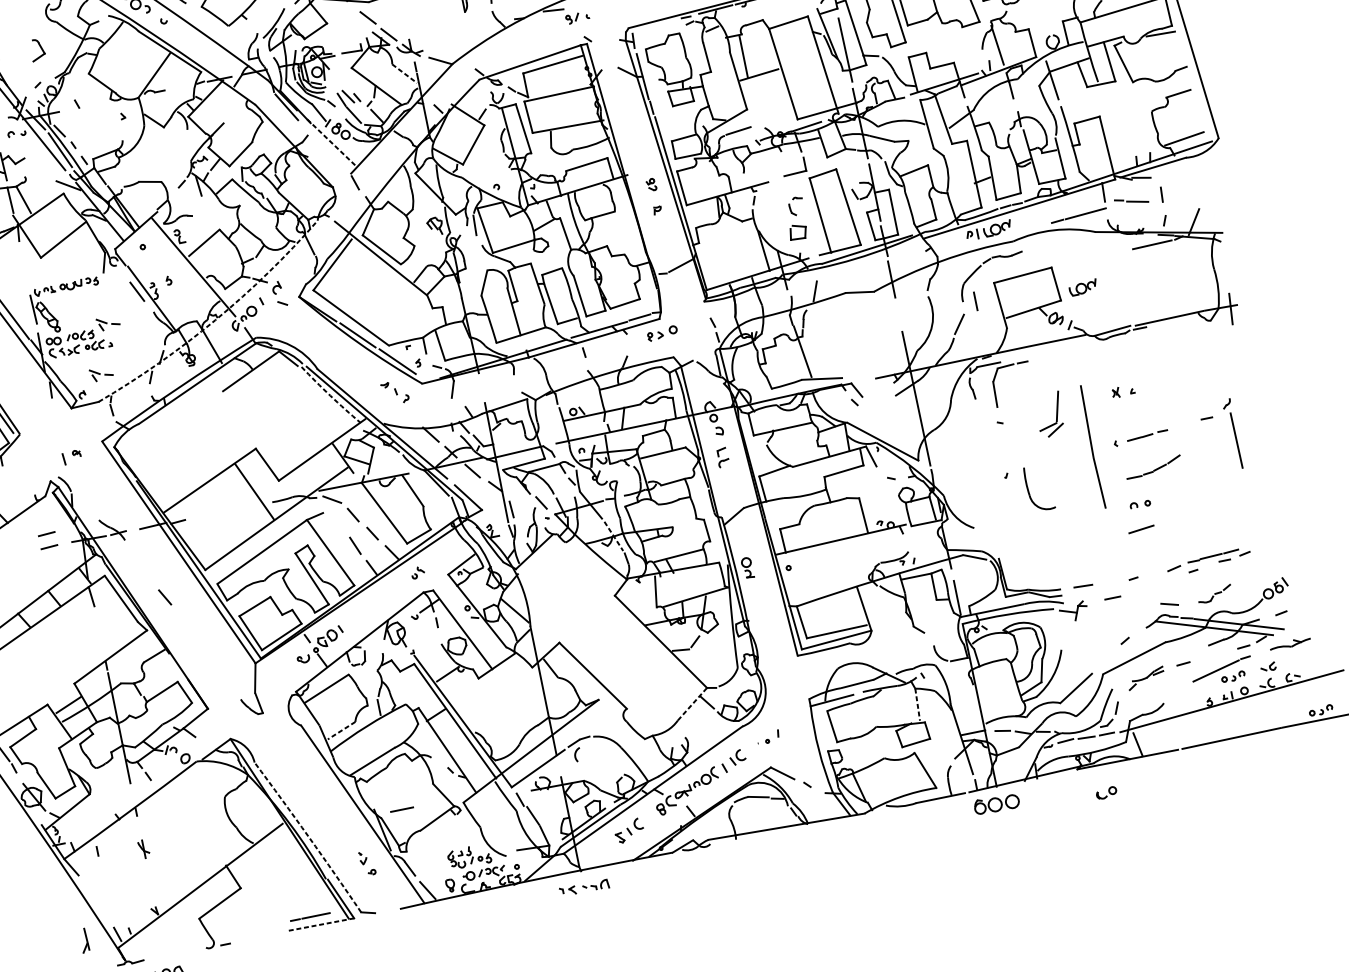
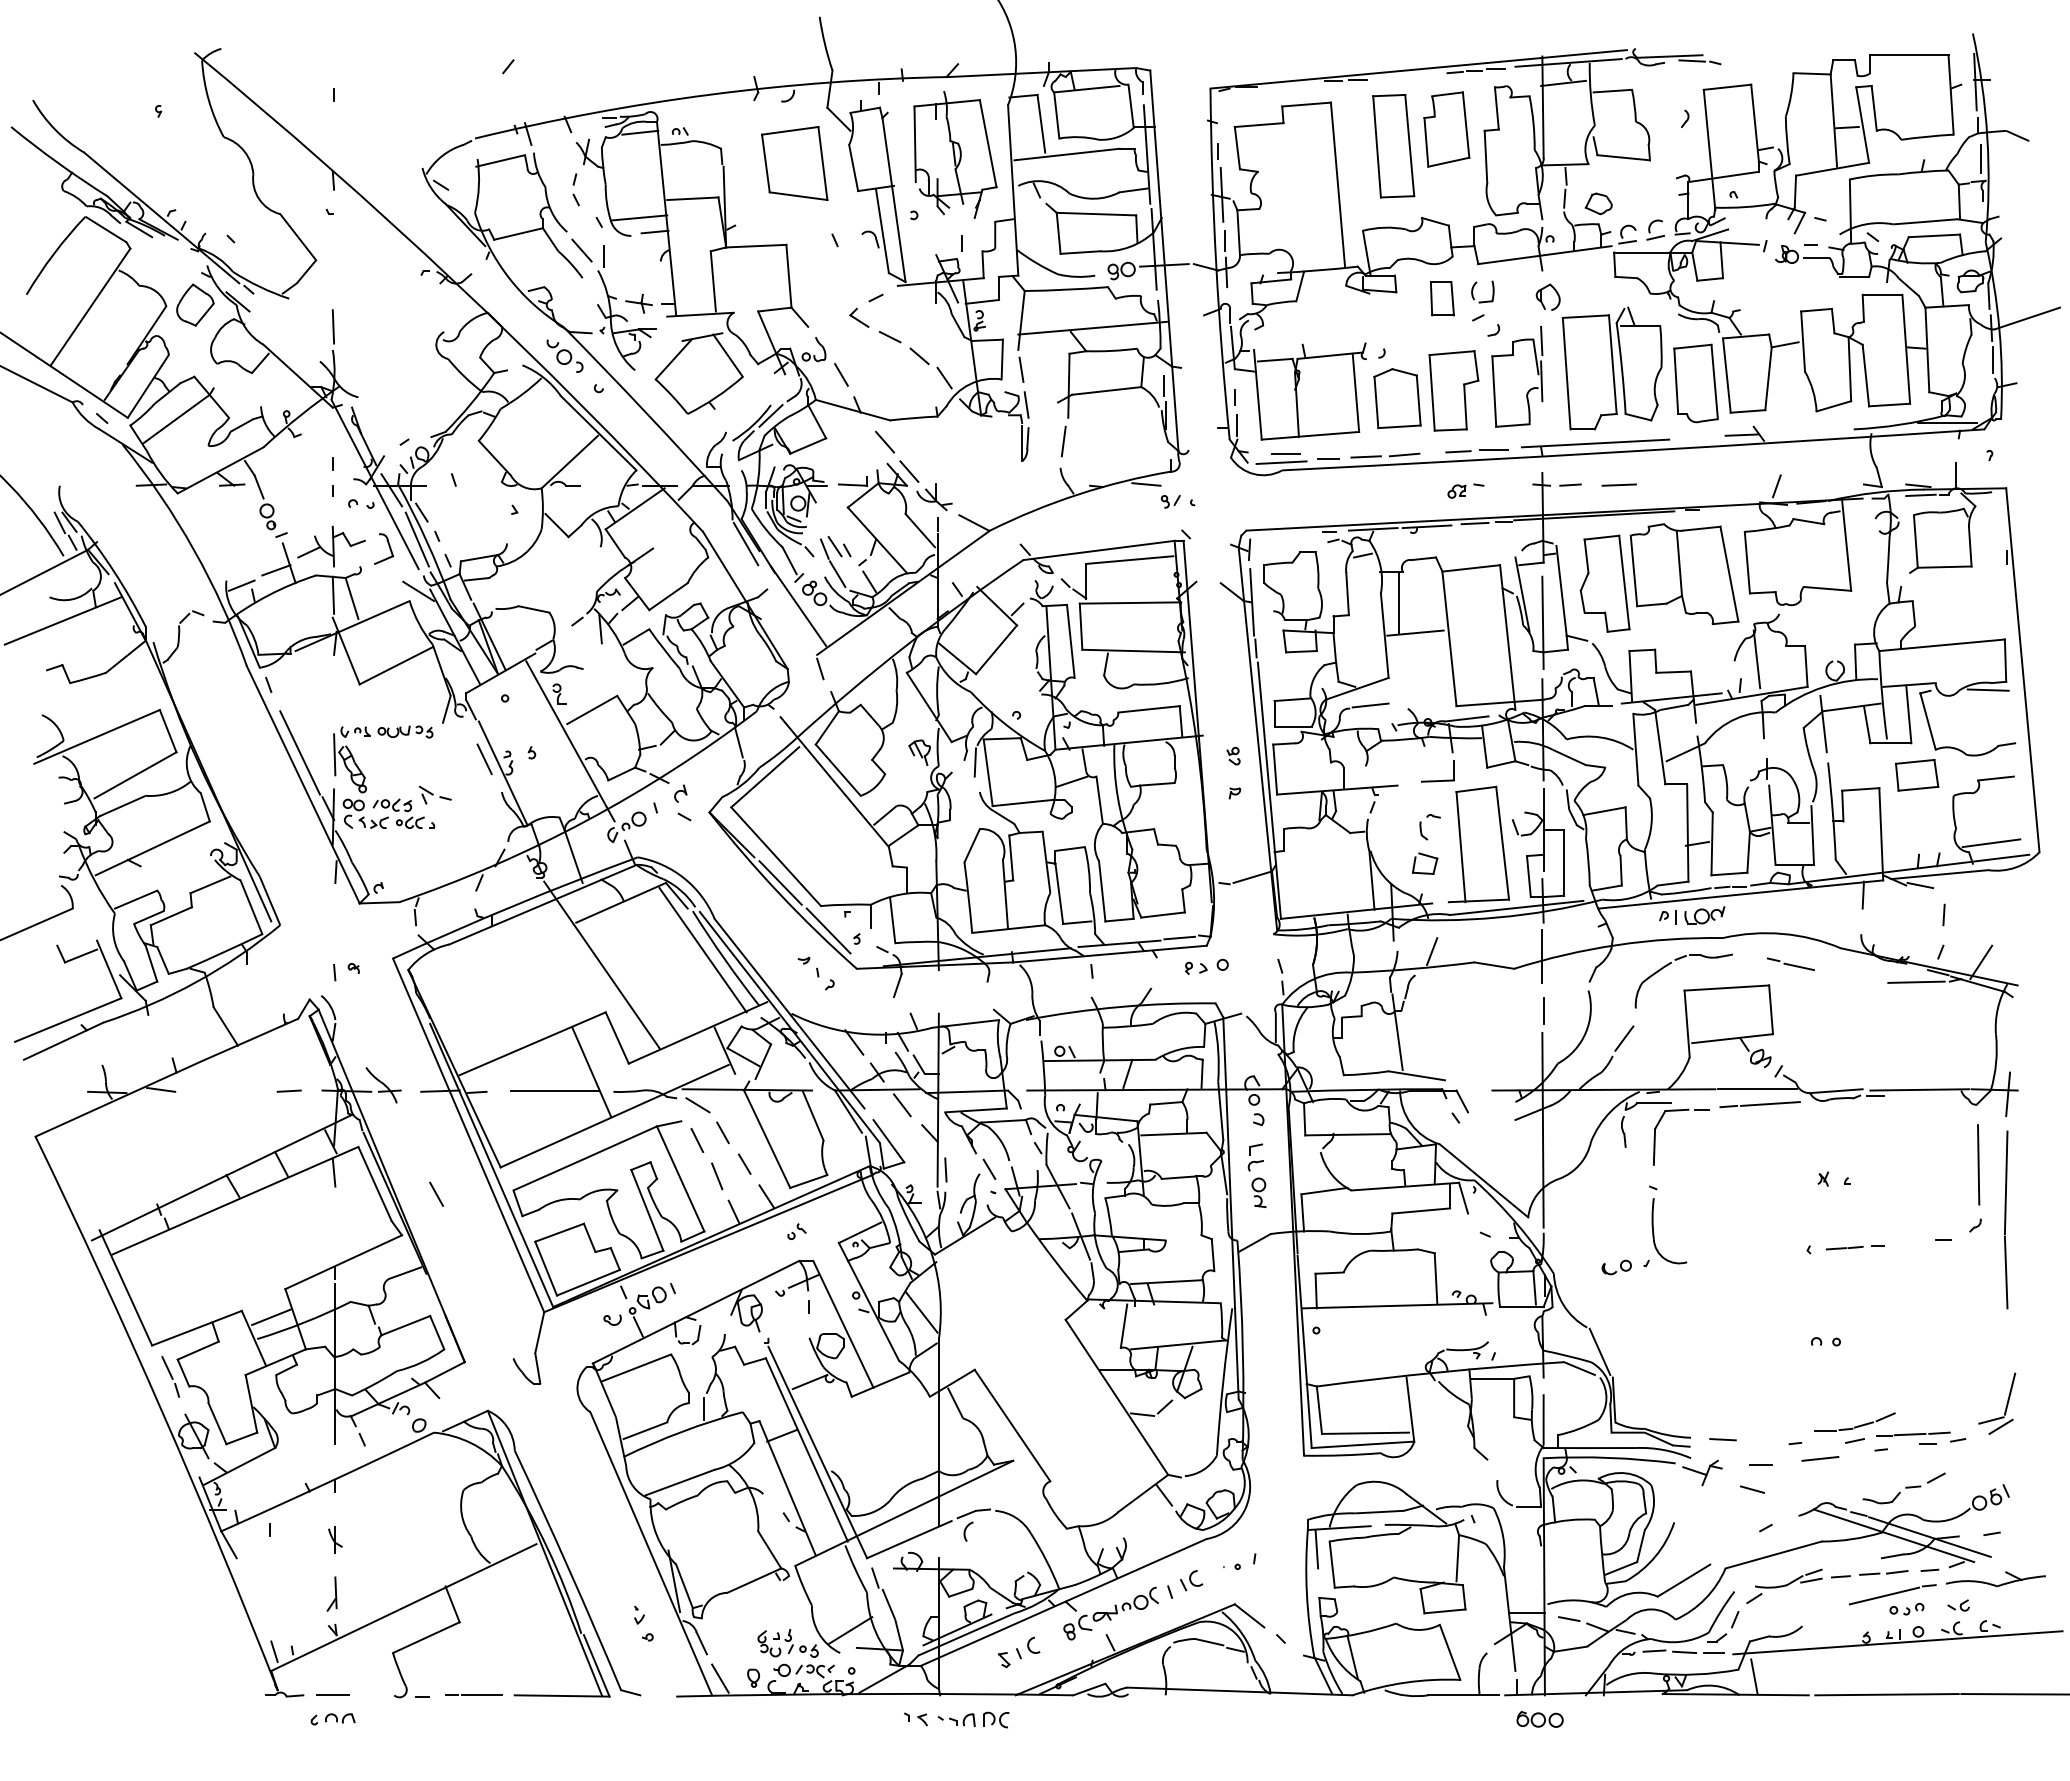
line: (285, 15) -> (770, 415), added
part: (37, 49) -> (384, 548), moved
line: (404, 73) -> (920, 530), dashed -> solid
part: (1124, 102) -> (1917, 775), added
line: (331, 142) -> (798, 606), dashed -> solid
part: (1131, 201) -> (1790, 964), moved
line: (1078, 215) -> (1759, 1104), moved
part: (1083, 287) -> (1807, 1022), removed
line: (975, 300) -> (1543, 1010), moved
arc: (215, 320) -> (585, 821), dashed -> solid
part: (101, 373) -> (411, 863), removed
line: (313, 392) -> (702, 950), added
arc: (330, 395) -> (724, 959), dashed -> solid
line: (246, 416) -> (601, 964), added
part: (1056, 416) -> (2005, 1407), moved
line: (1236, 440) -> (1978, 1164), moved
part: (1092, 446) -> (2006, 1219), moved
part: (1153, 466) -> (1854, 1421), moved
part: (1029, 491) -> (1654, 1232), moved
line: (231, 509) -> (554, 1090), added
line: (336, 523) -> (697, 1140), added
line: (1141, 529) -> (1820, 1458), moved
line: (46, 533) -> (288, 1071), removed
line: (614, 536) -> (1081, 1236), dashed -> solid
line: (986, 542) -> (1599, 1351), added
part: (747, 567) -> (1258, 1192), moved
part: (1214, 594) -> (1903, 1488), size x1.67
line: (1169, 604) -> (1752, 1489), moved
part: (1290, 644) -> (1995, 1579), size x1.67
part: (1212, 655) -> (1883, 1572), added
part: (1146, 678) -> (1784, 1586), size x1.43
line: (692, 704) -> (1143, 1493), dashed -> solid
line: (917, 704) -> (1457, 1558), dashed -> solid
part: (1320, 710) -> (2019, 1680), removed
line: (819, 718) -> (1316, 1549), added
line: (340, 730) -> (644, 1430), dashed -> solid
part: (1106, 793) -> (1616, 1267), moved
part: (996, 804) -> (1539, 1719), size x0.71
line: (401, 809) -> (332, 1694), moved
arc: (308, 836) -> (569, 1569), dashed -> solid
line: (510, 839) -> (850, 1630), added
part: (623, 880) -> (996, 1719), added
line: (310, 916) -> (473, 1694), moved
line: (321, 924) -> (562, 1695), dashed -> solid
part: (83, 940) -> (331, 1593), moved

